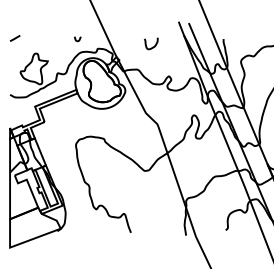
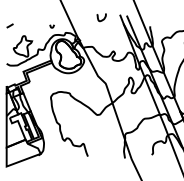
curve: (151, 46) -> (101, 19), moved

